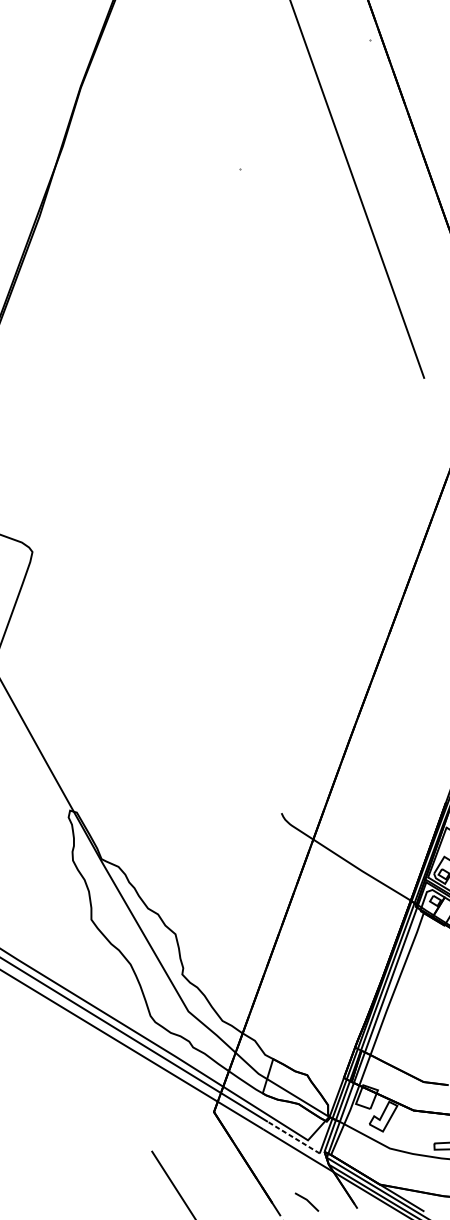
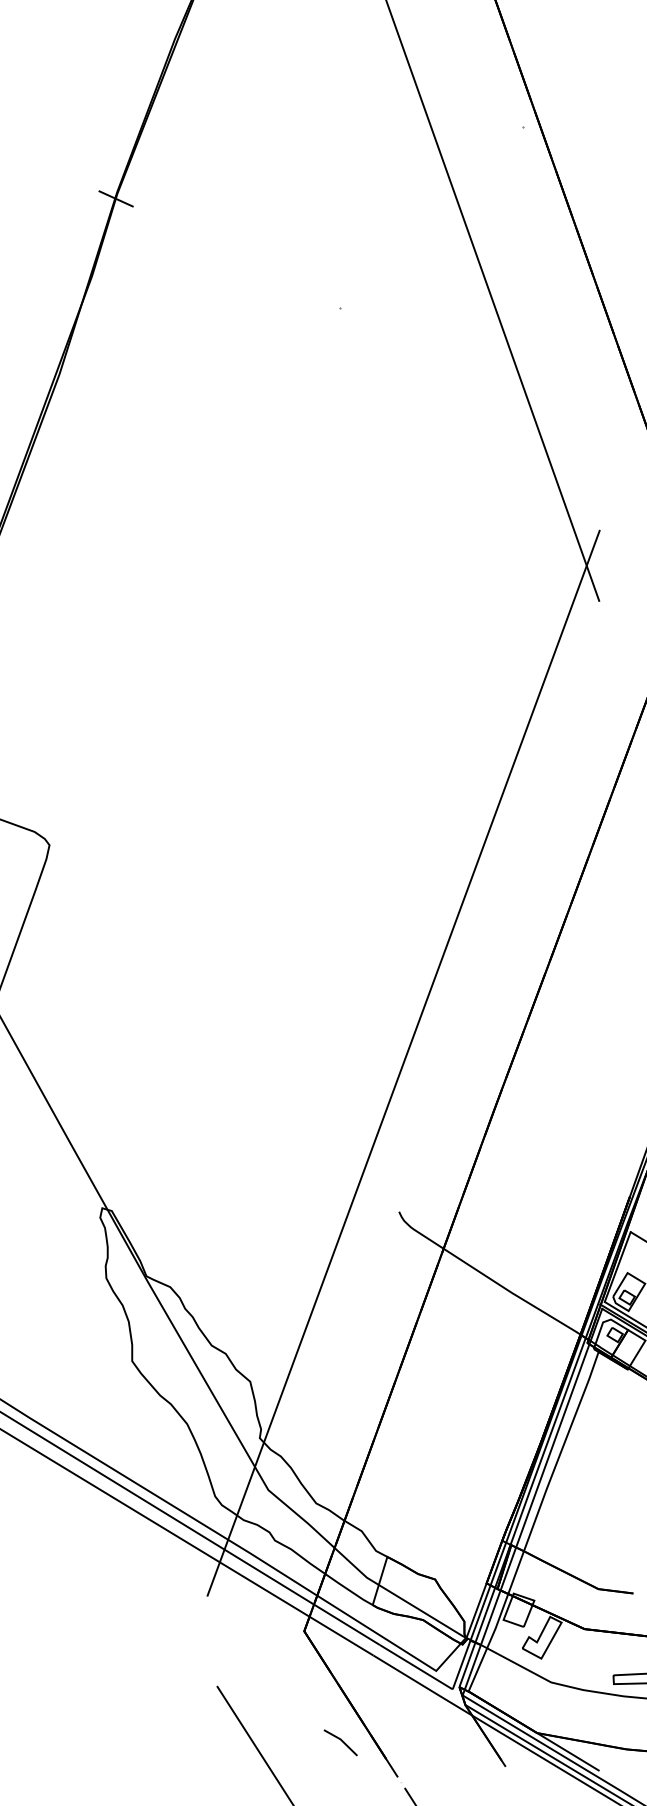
line: (79, 91) -> (115, 198), added
line: (284, 706) -> (403, 1062), added
line: (293, 1137) -> (416, 1667), dashed -> solid
line: (307, 1201) -> (341, 1741), moved

